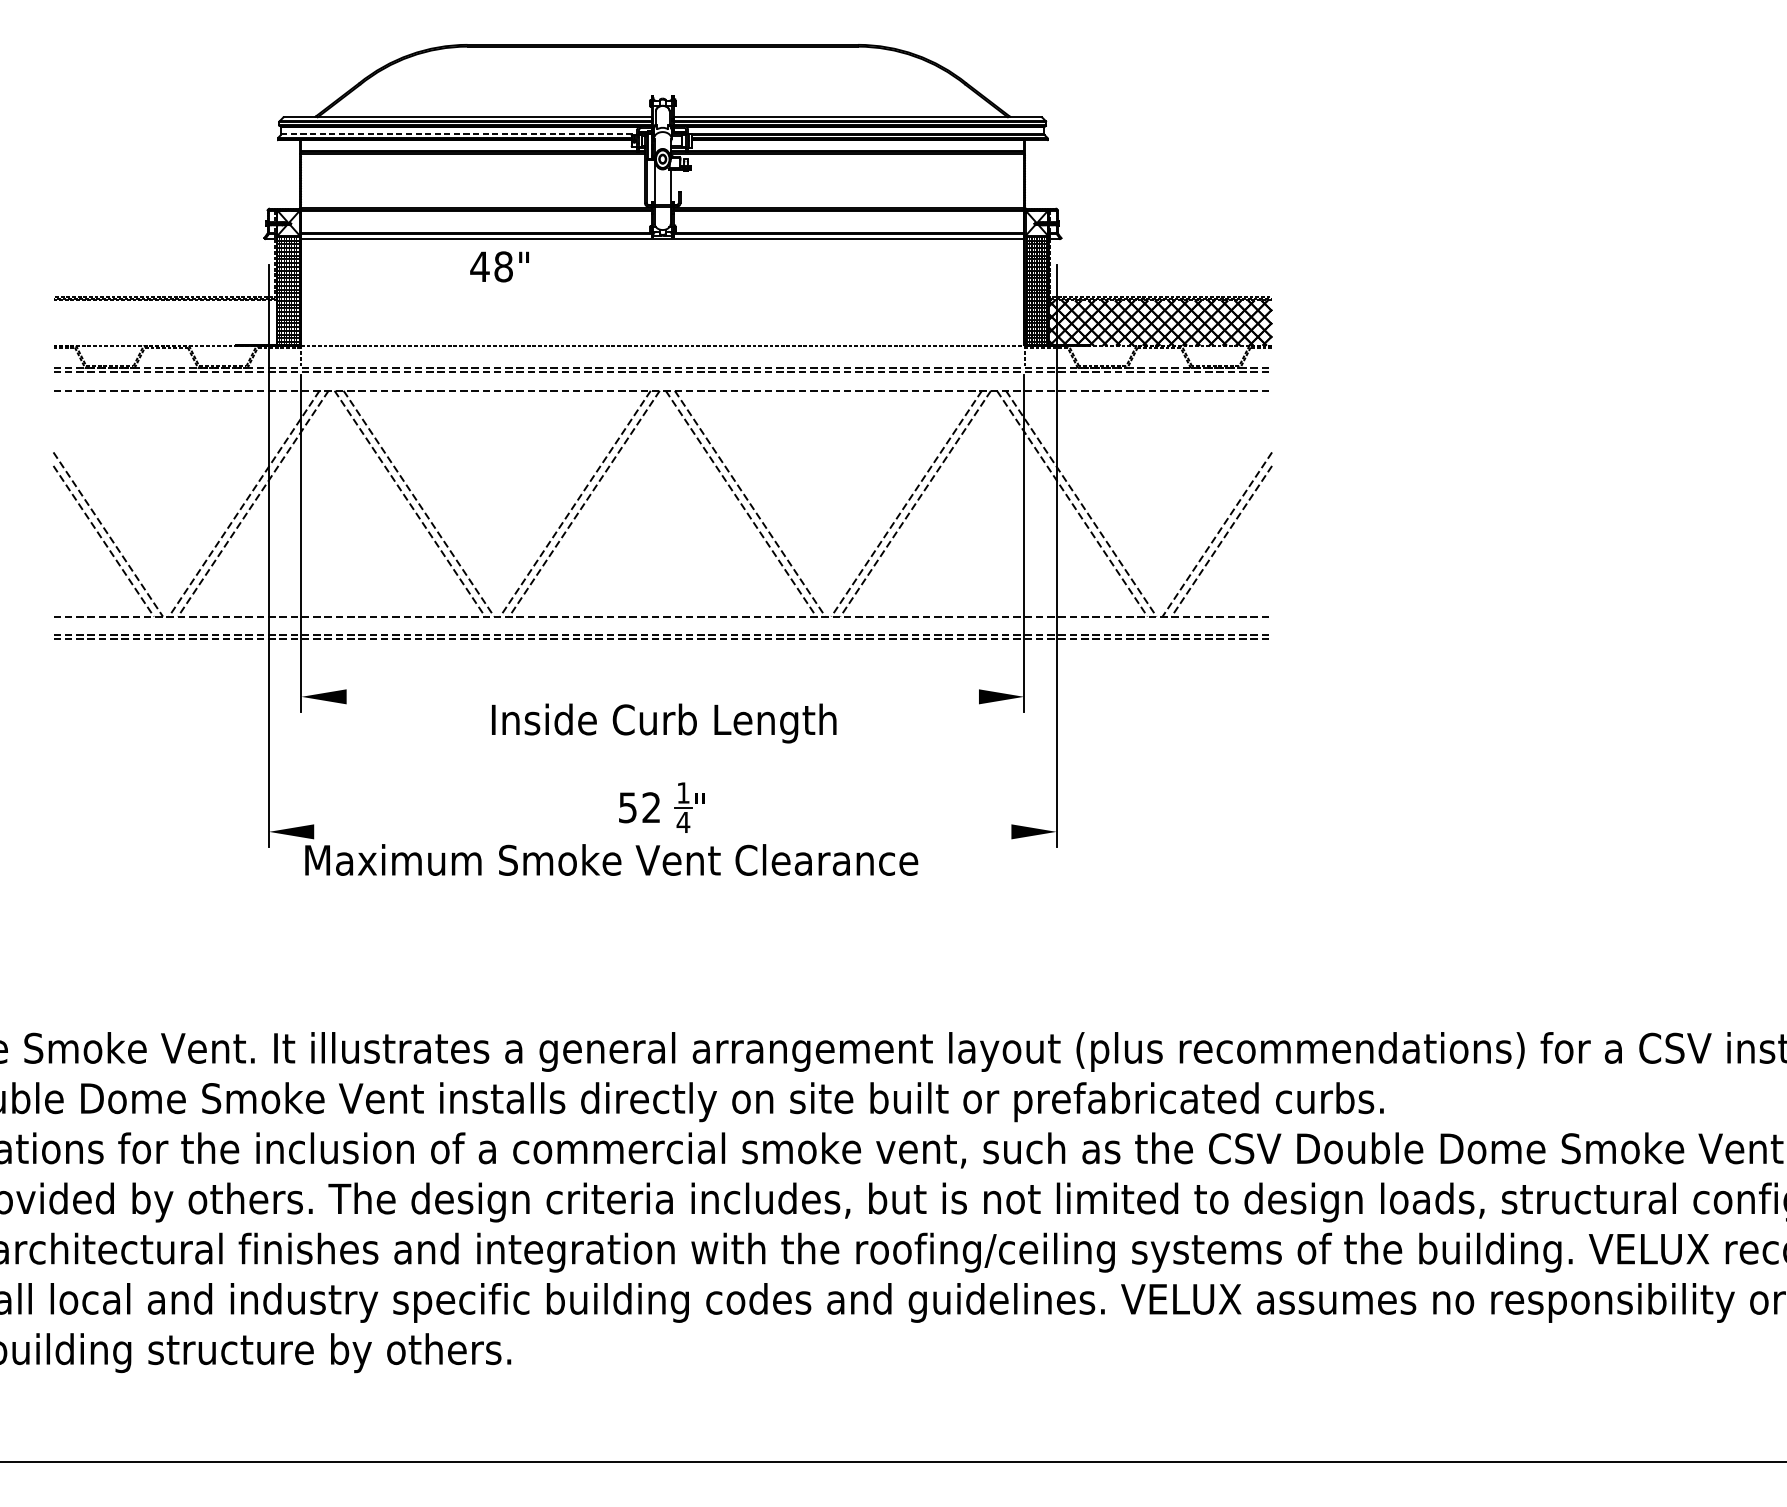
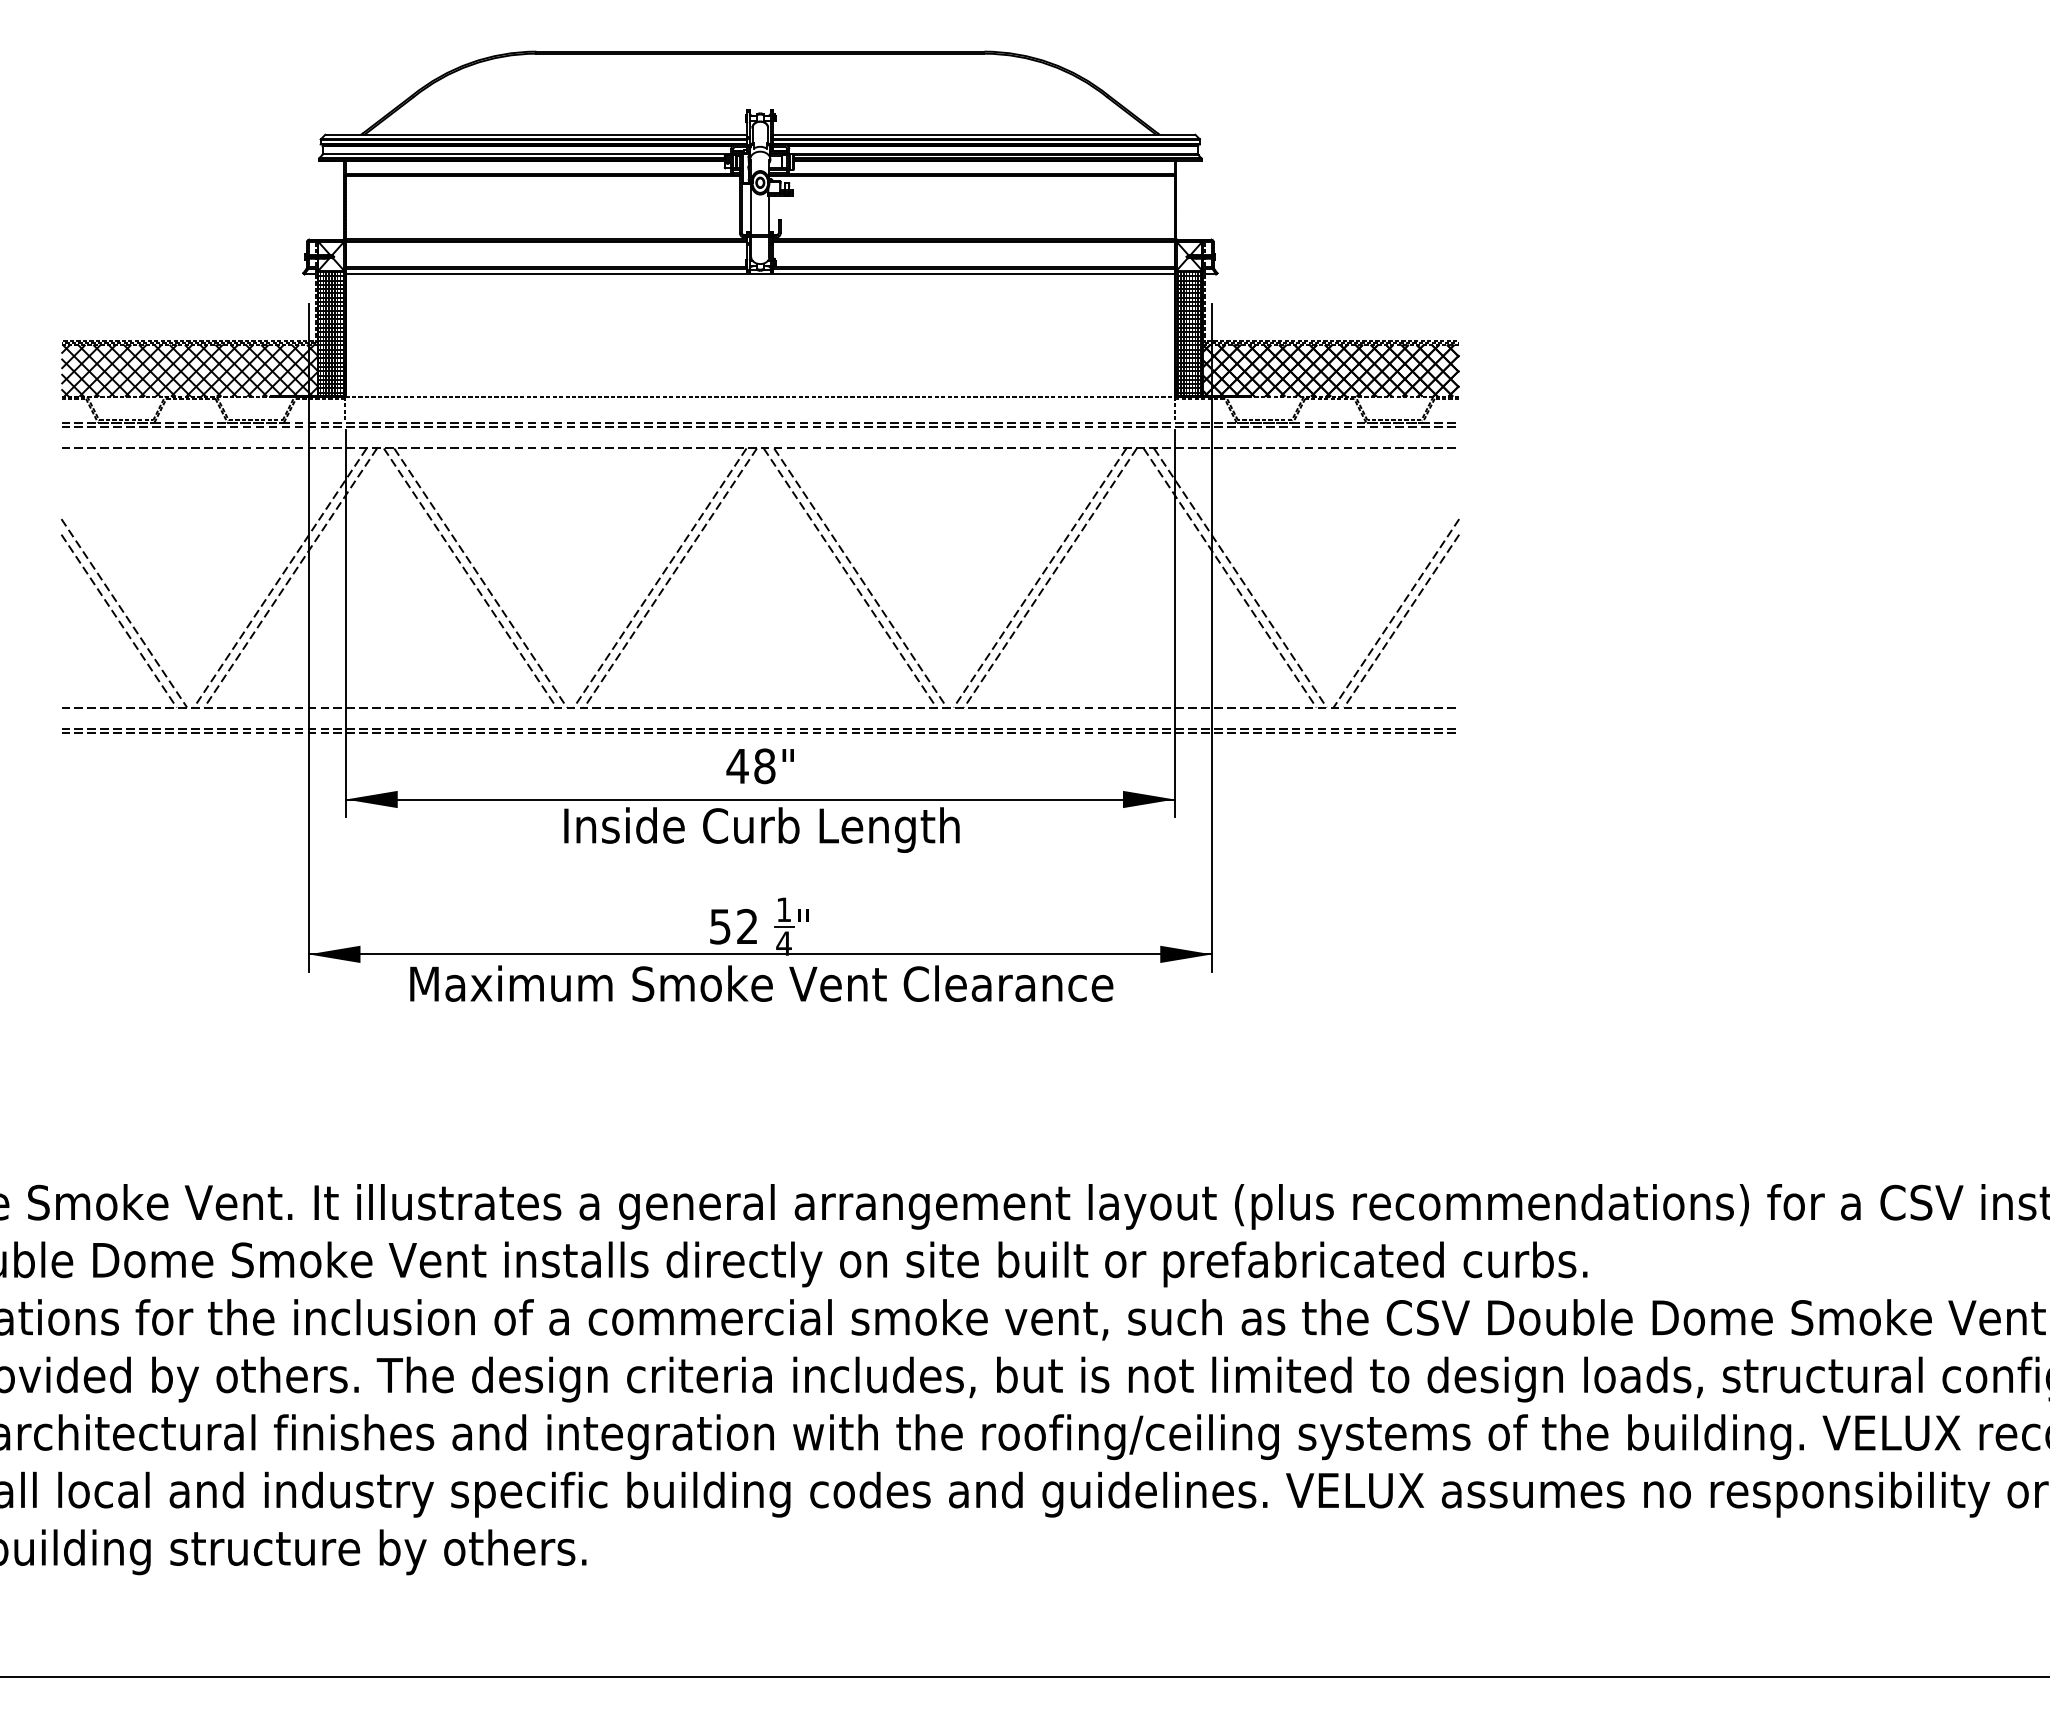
line: (459, 133) -> (527, 153), dashed -> solid
text: (499, 267) -> (759, 766), moved
hatch: (165, 322) -> (189, 370), added
line: (662, 696) -> (759, 799), added
line: (662, 831) -> (760, 954), added
text: (611, 859) -> (761, 983), moved

